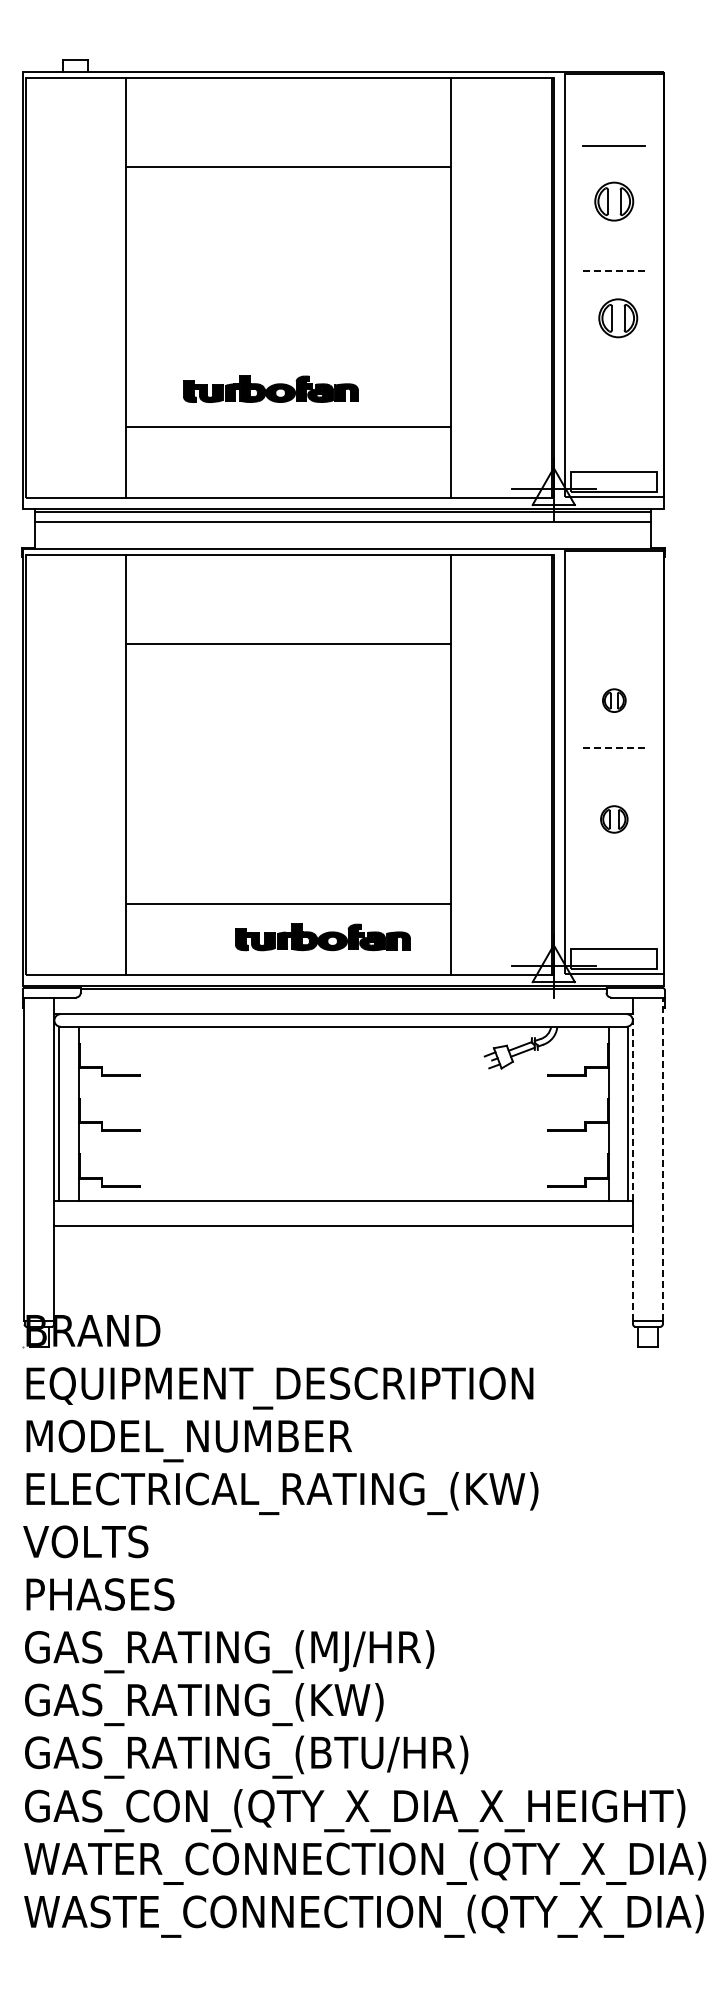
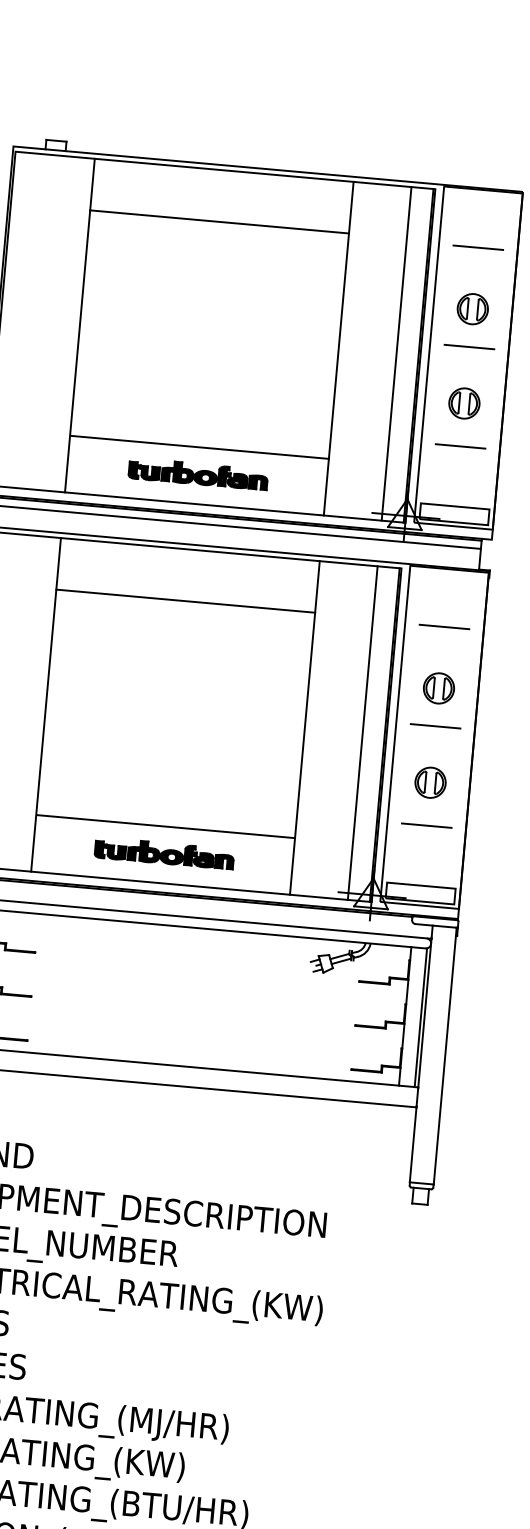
line: (288, 166) -> (219, 221), moved
part: (614, 201) -> (473, 309), moved
line: (614, 271) -> (469, 347), dashed -> solid
line: (524, 287) -> (396, 353), added
part: (618, 318) -> (464, 403), moved
part: (270, 388) -> (197, 473), moved
line: (614, 396) -> (460, 446), added
line: (614, 623) -> (444, 627), added
line: (288, 644) -> (185, 601), moved
part: (614, 700) -> (439, 688), size x1.67
line: (614, 748) -> (435, 726), dashed -> solid
line: (524, 764) -> (363, 732), added
part: (614, 819) -> (430, 782), size x1.43
line: (614, 873) -> (426, 825), added
part: (322, 937) -> (164, 853), moved
line: (632, 1107) -> (424, 1013), dashed -> solid
line: (662, 1158) -> (444, 1055), dashed -> solid
line: (632, 1272) -> (412, 1144), dashed -> solid

